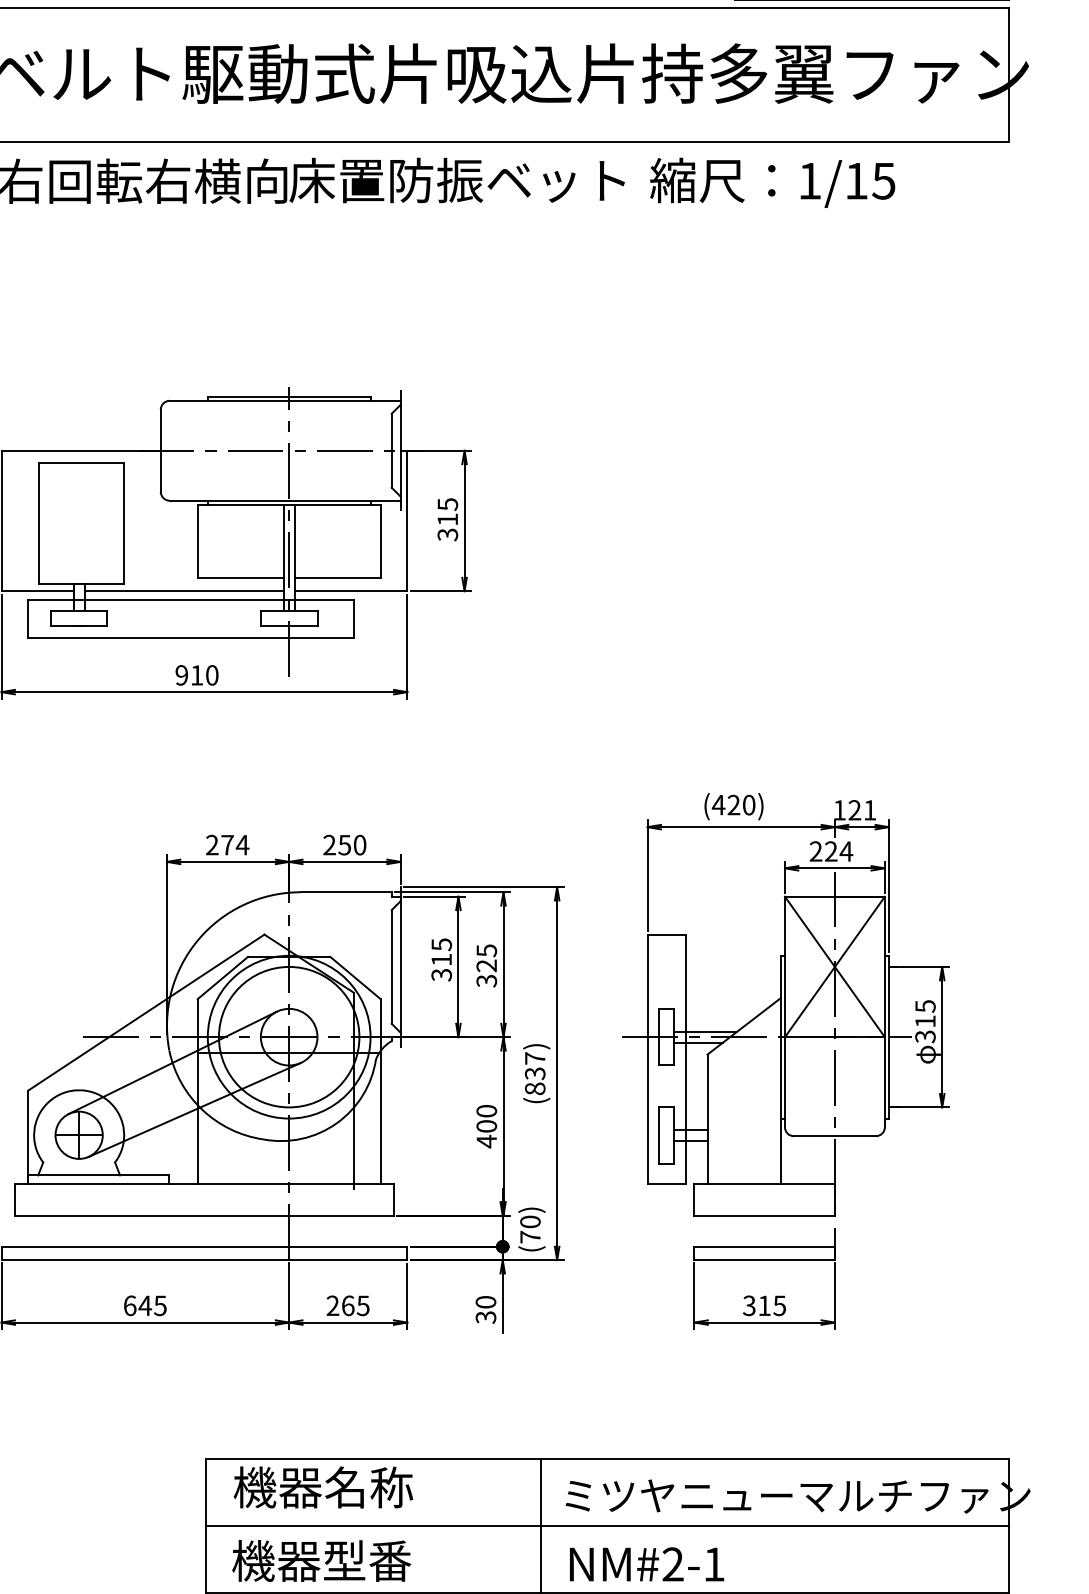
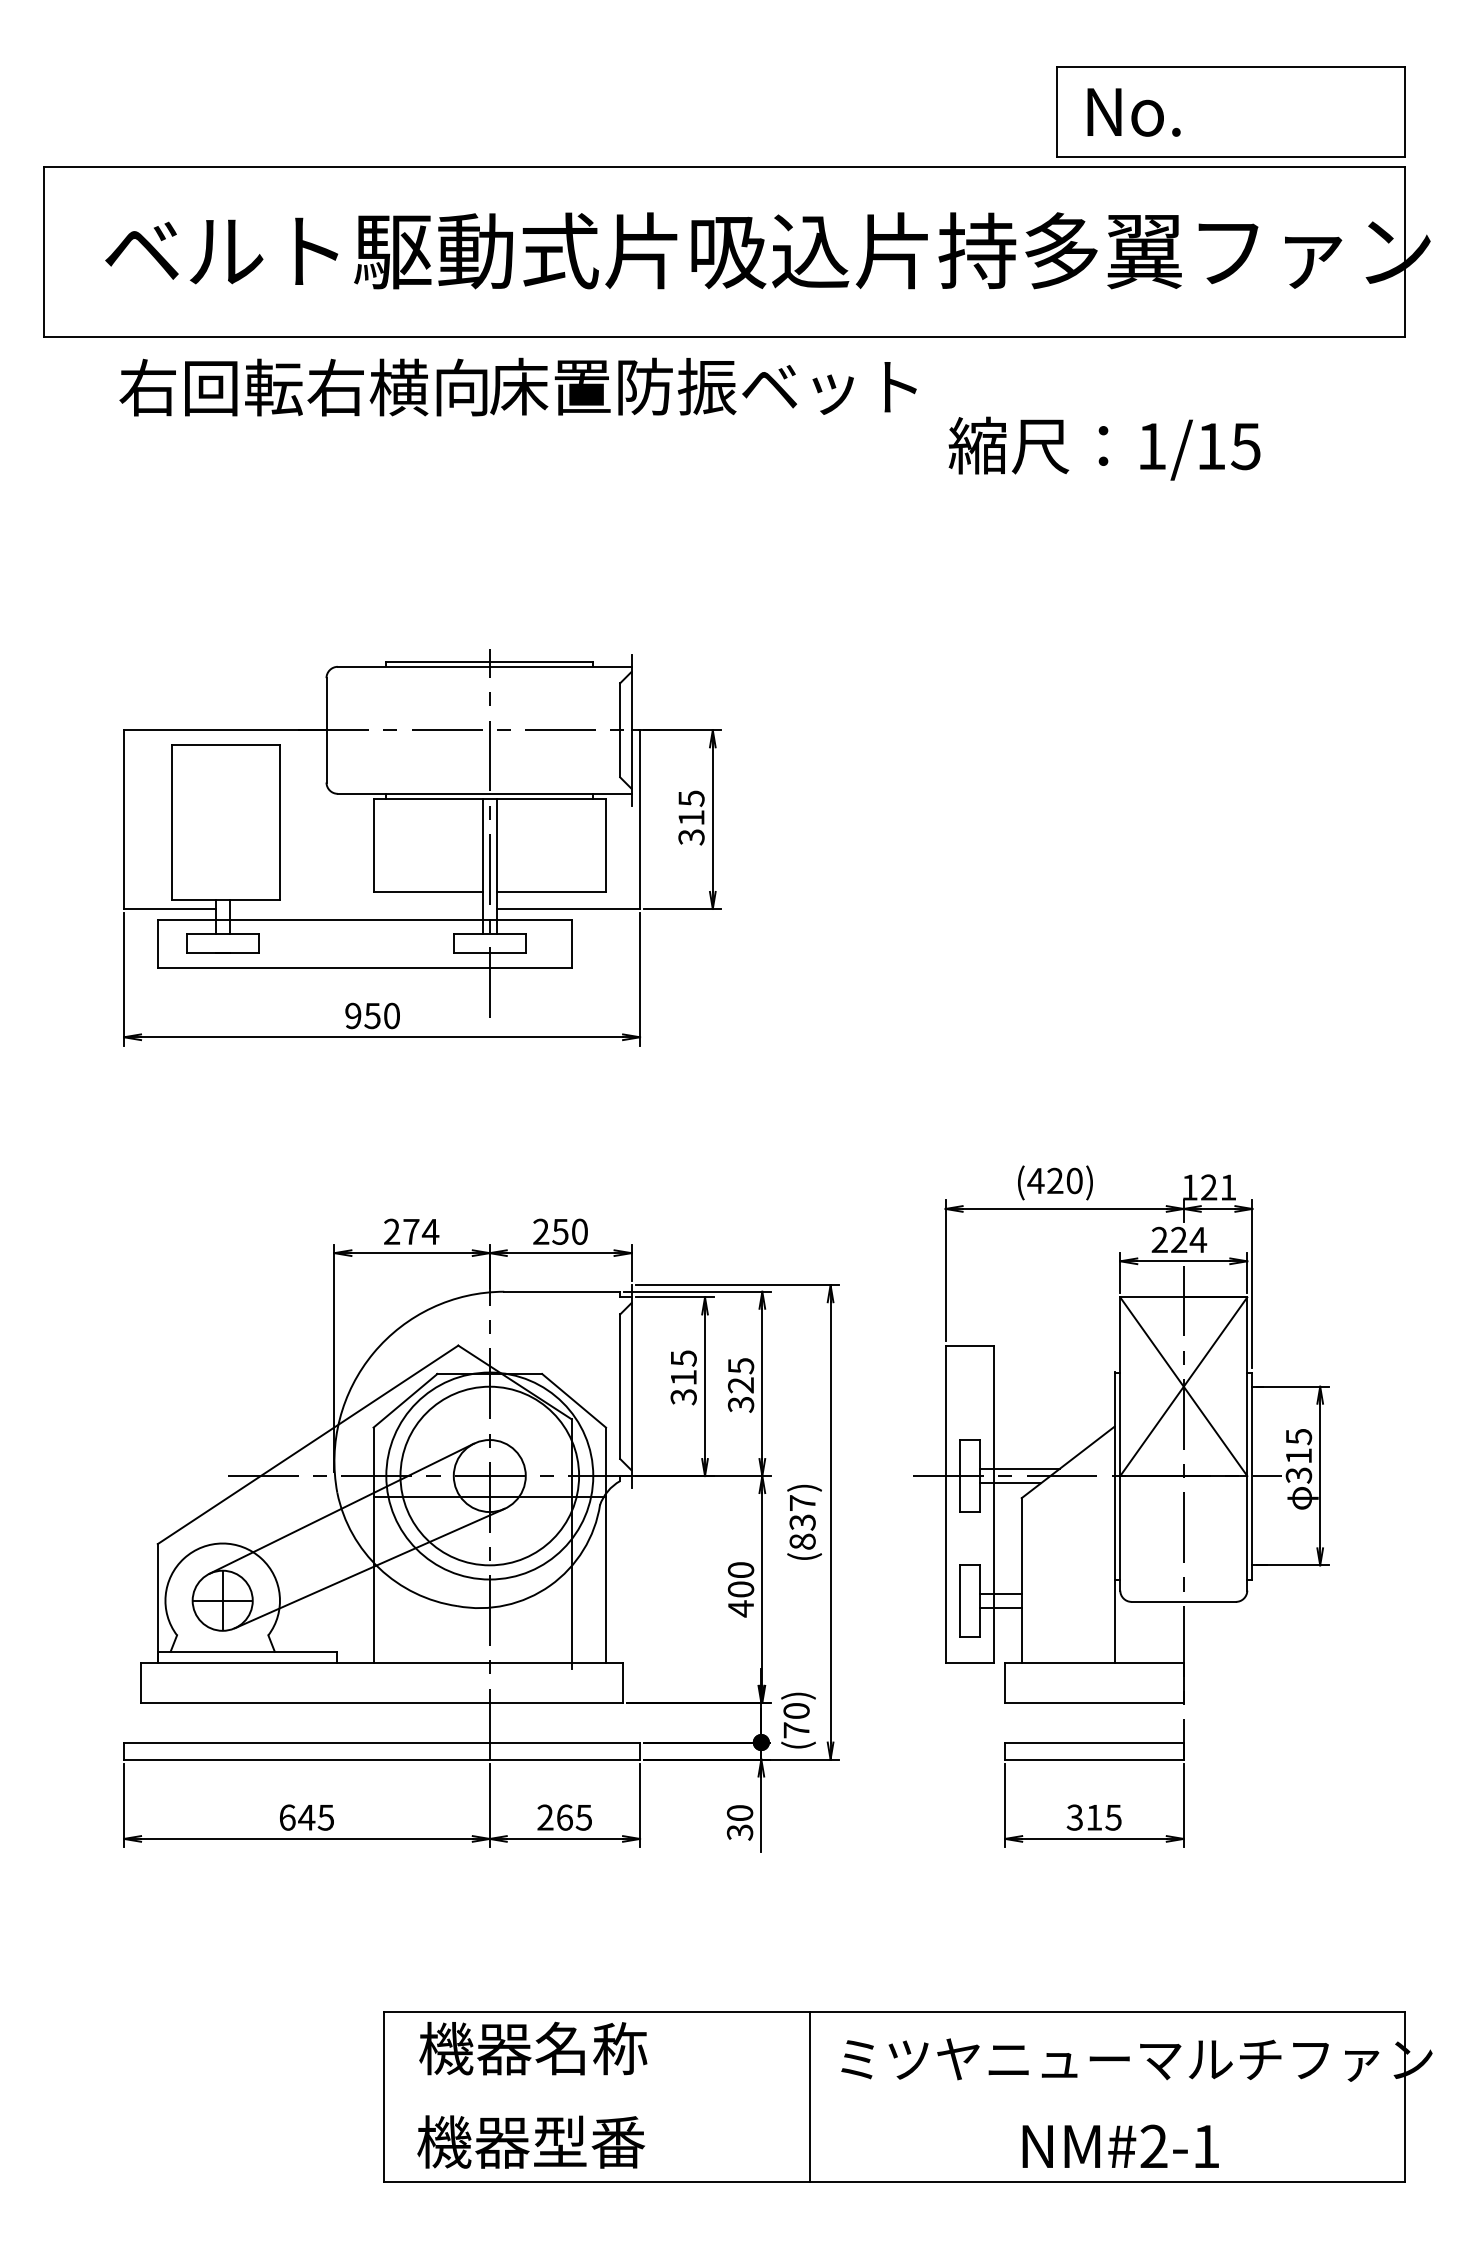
text: (772, 182) -> (1104, 448), moved
line: (183, 590) -> (355, 908), removed
text: (196, 675) -> (372, 1016), 910 -> 950
line: (607, 1525) -> (894, 2097), removed
text: (646, 1563) -> (1120, 2145), moved

